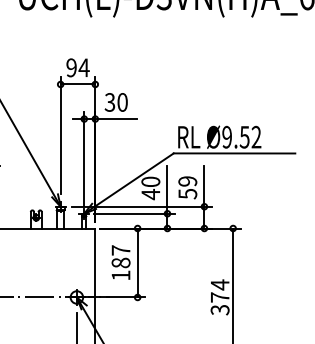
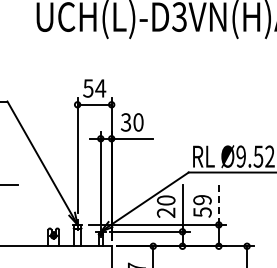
text: (71, 67) -> (88, 88), 94 -> 54
line: (204, 187) -> (218, 206), solid -> dashed
text: (150, 194) -> (165, 212), 40 -> 20

